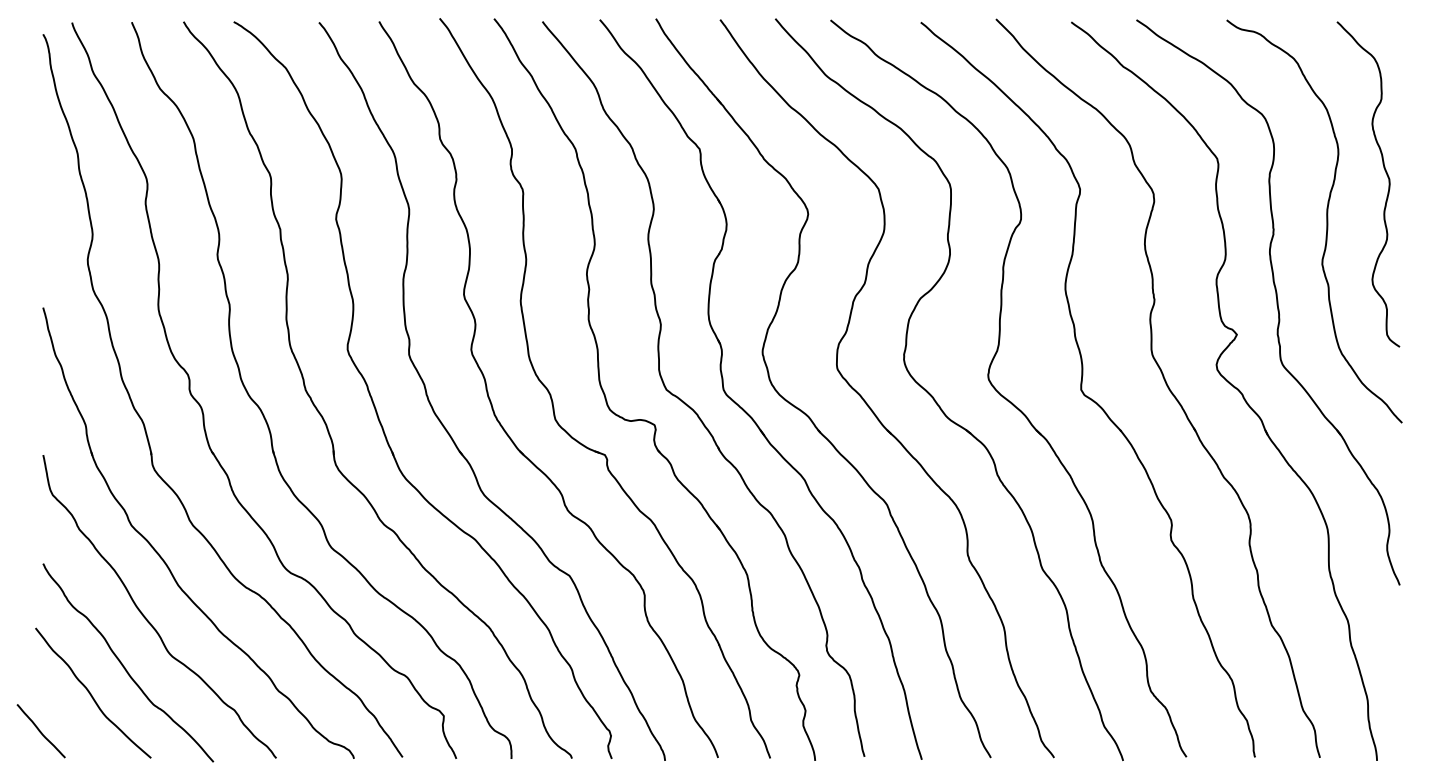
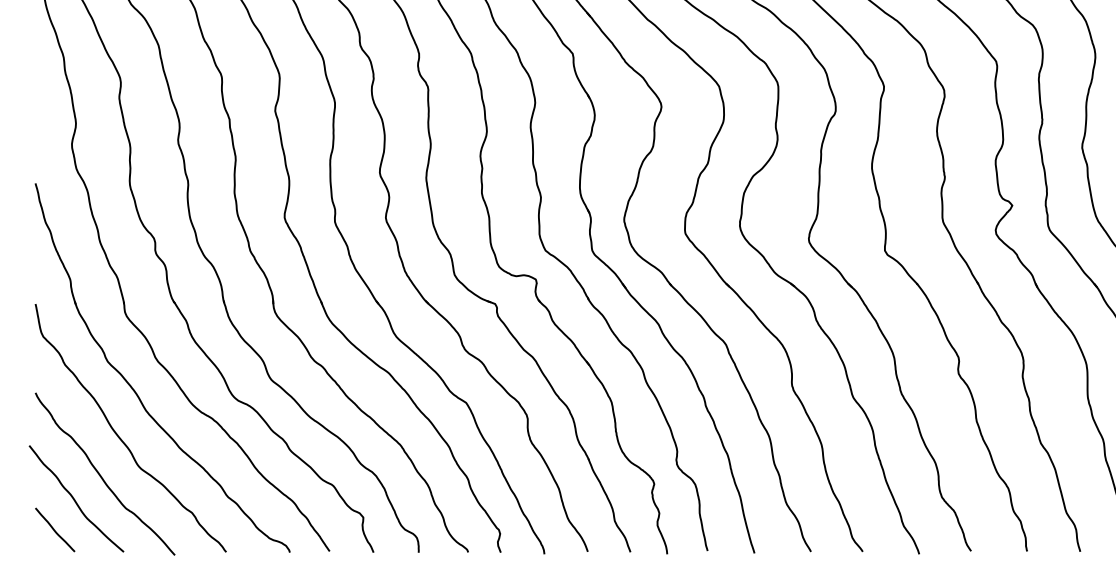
curve: (40, 731) -> (54, 530), moved

